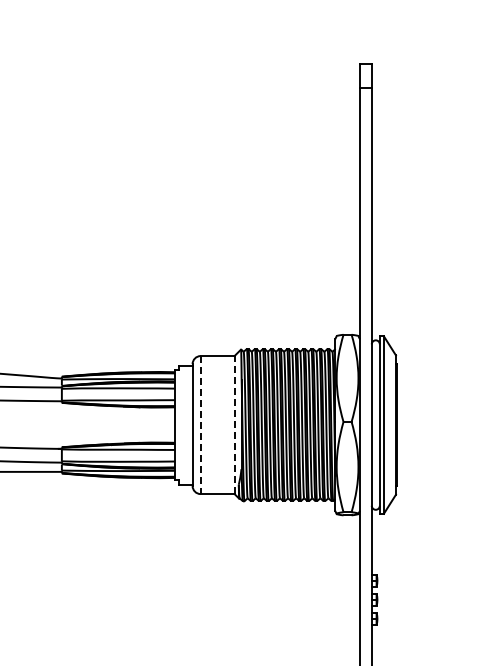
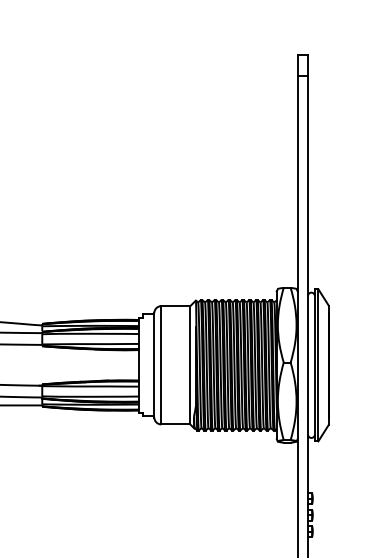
line: (234, 424) -> (190, 364), dashed -> solid
line: (200, 425) -> (161, 365), dashed -> solid

